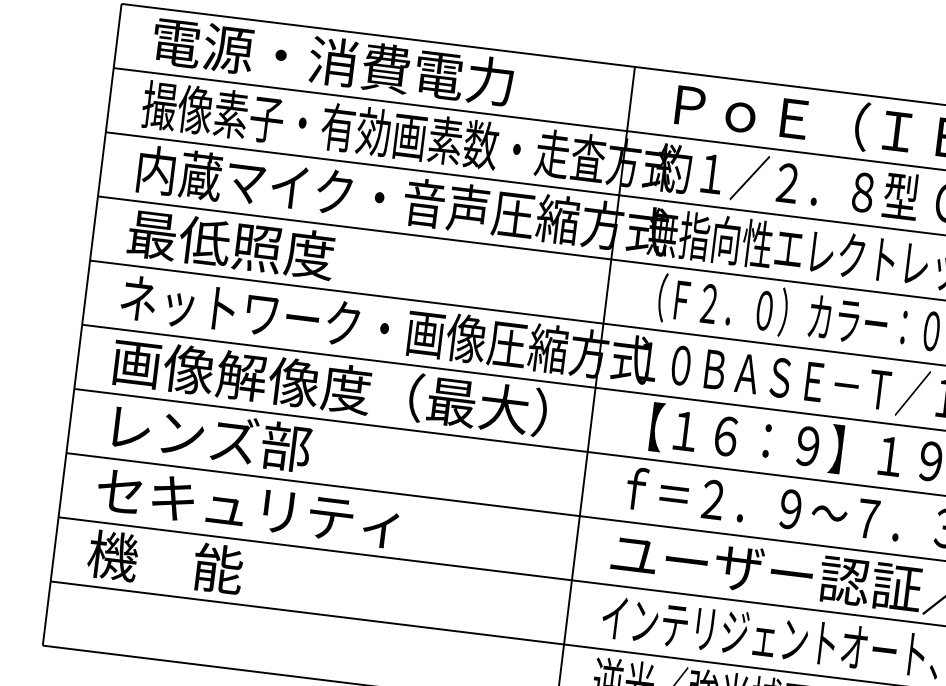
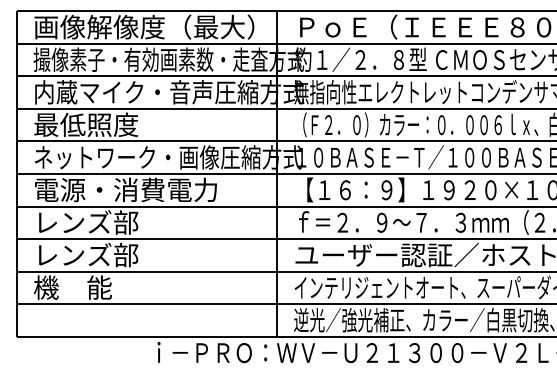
text: (369, 64) -> (144, 26), 電源・消費電力 -> 画像解像度（最大）
text: (330, 386) -> (144, 189), 画像解像度（最大） -> 電源・消費電力
text: (247, 506) -> (110, 254), セキュリティ -> レンズ部

